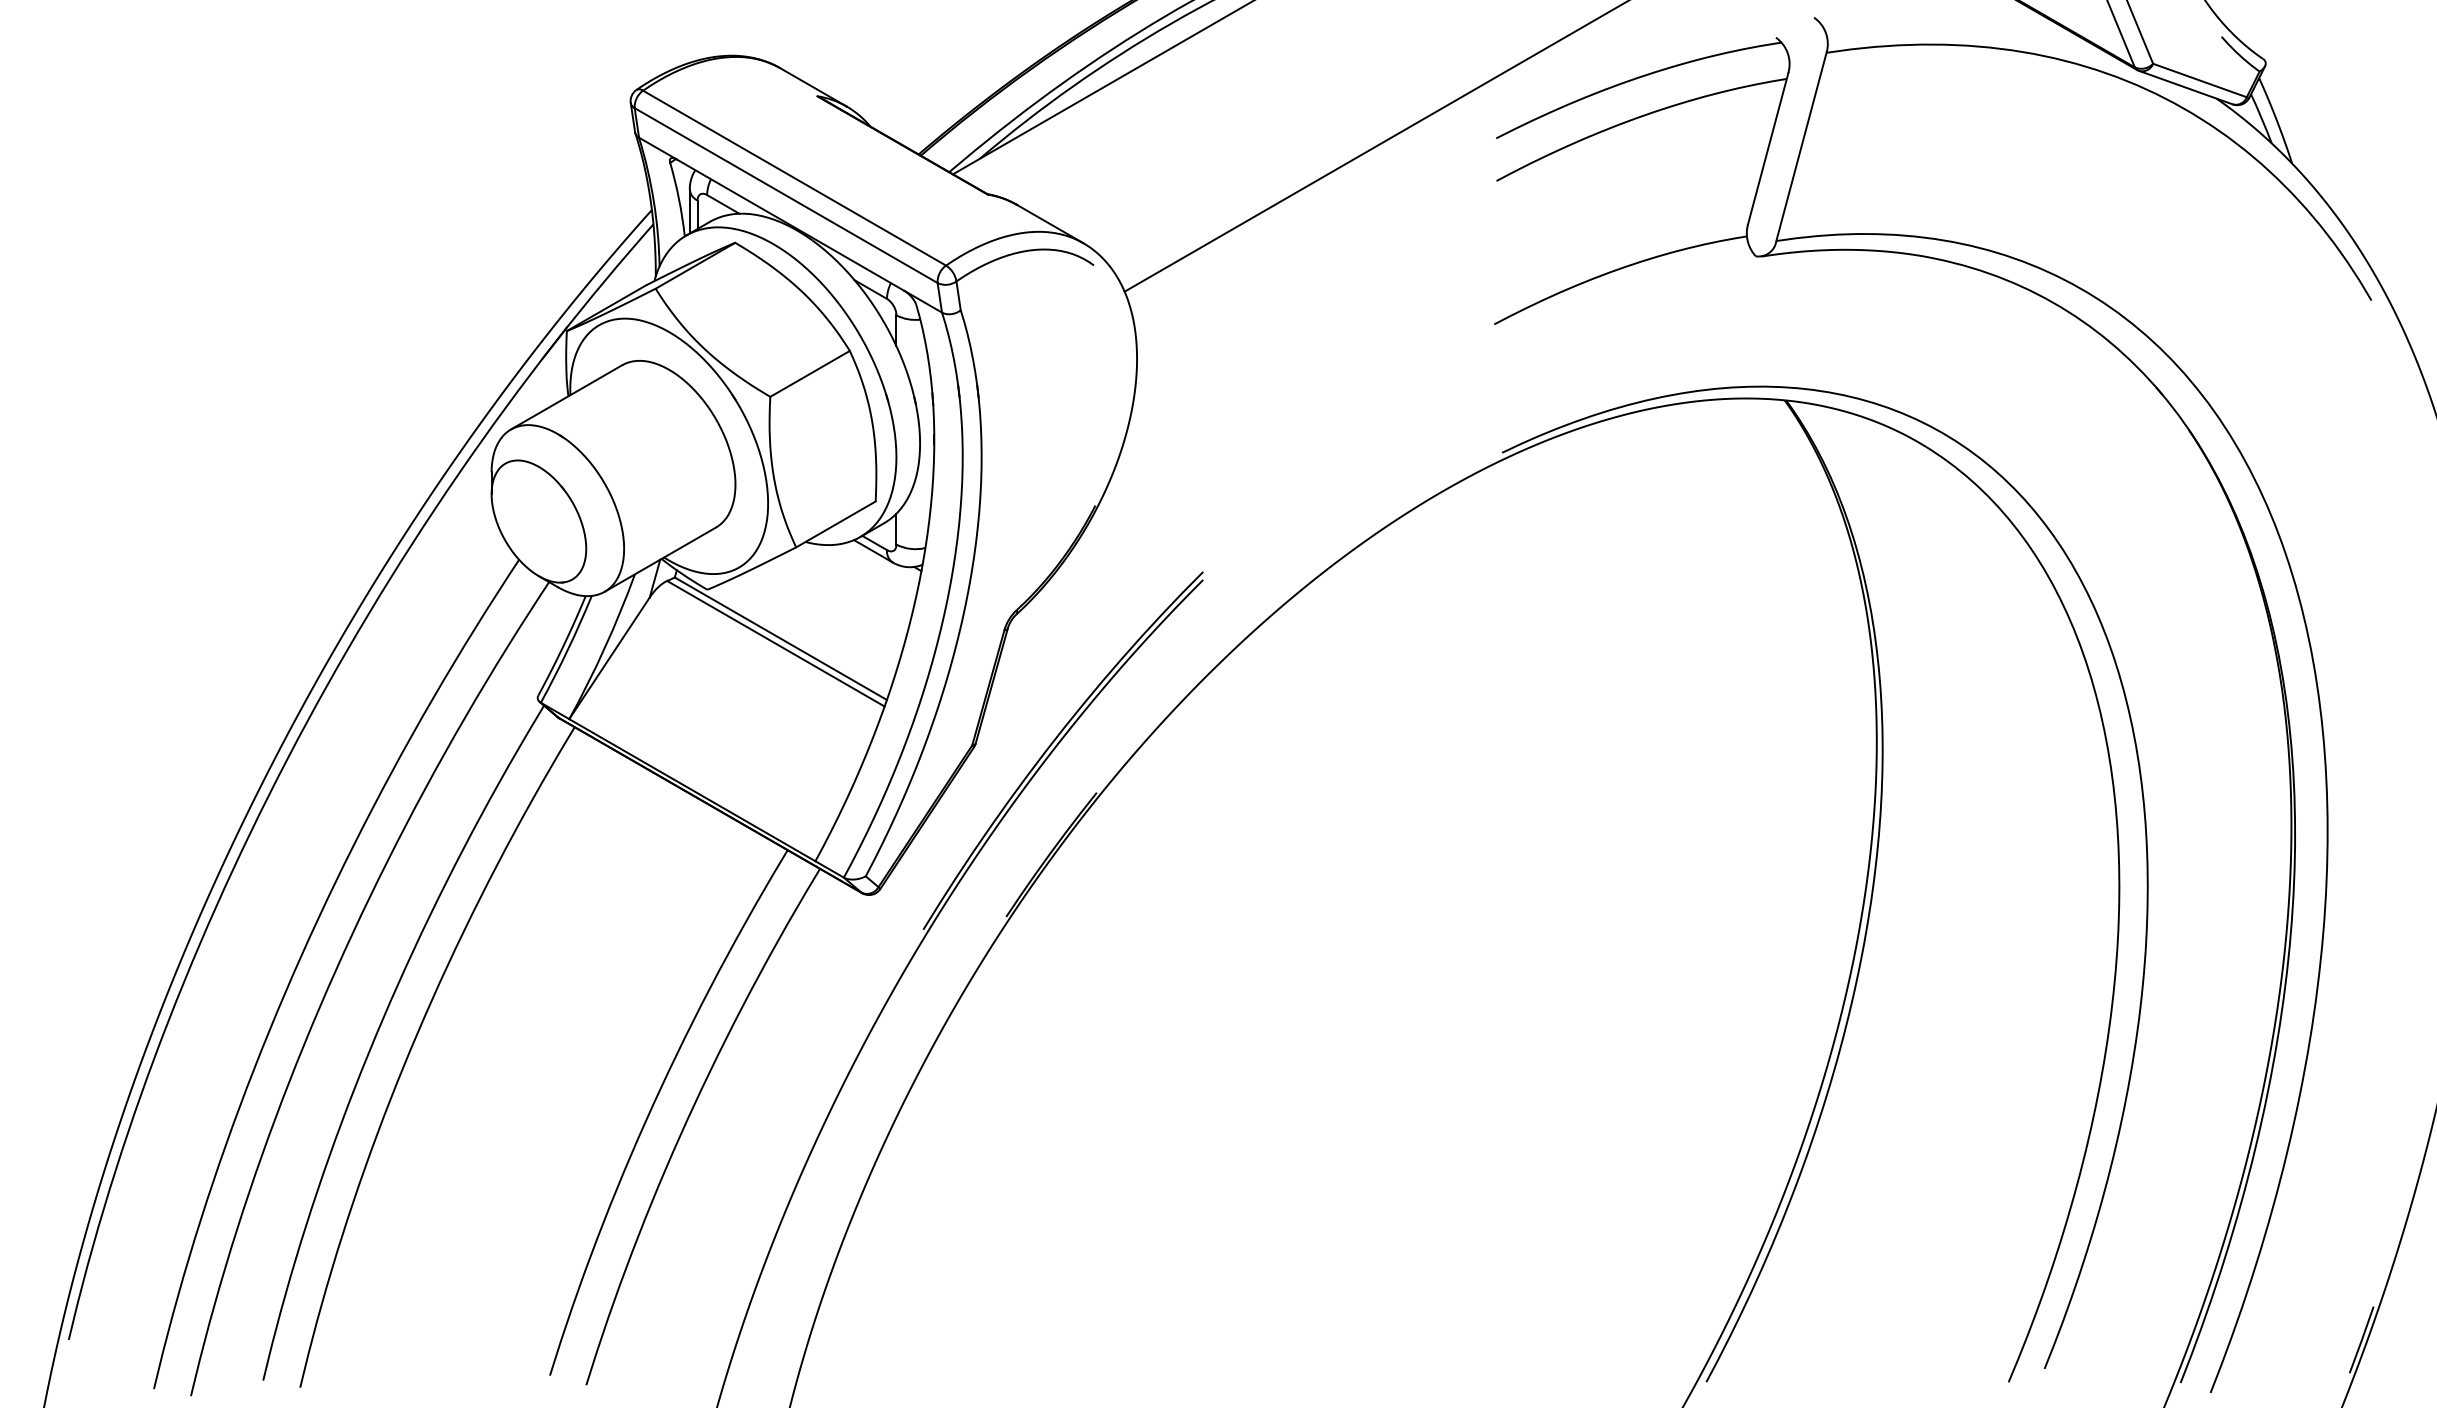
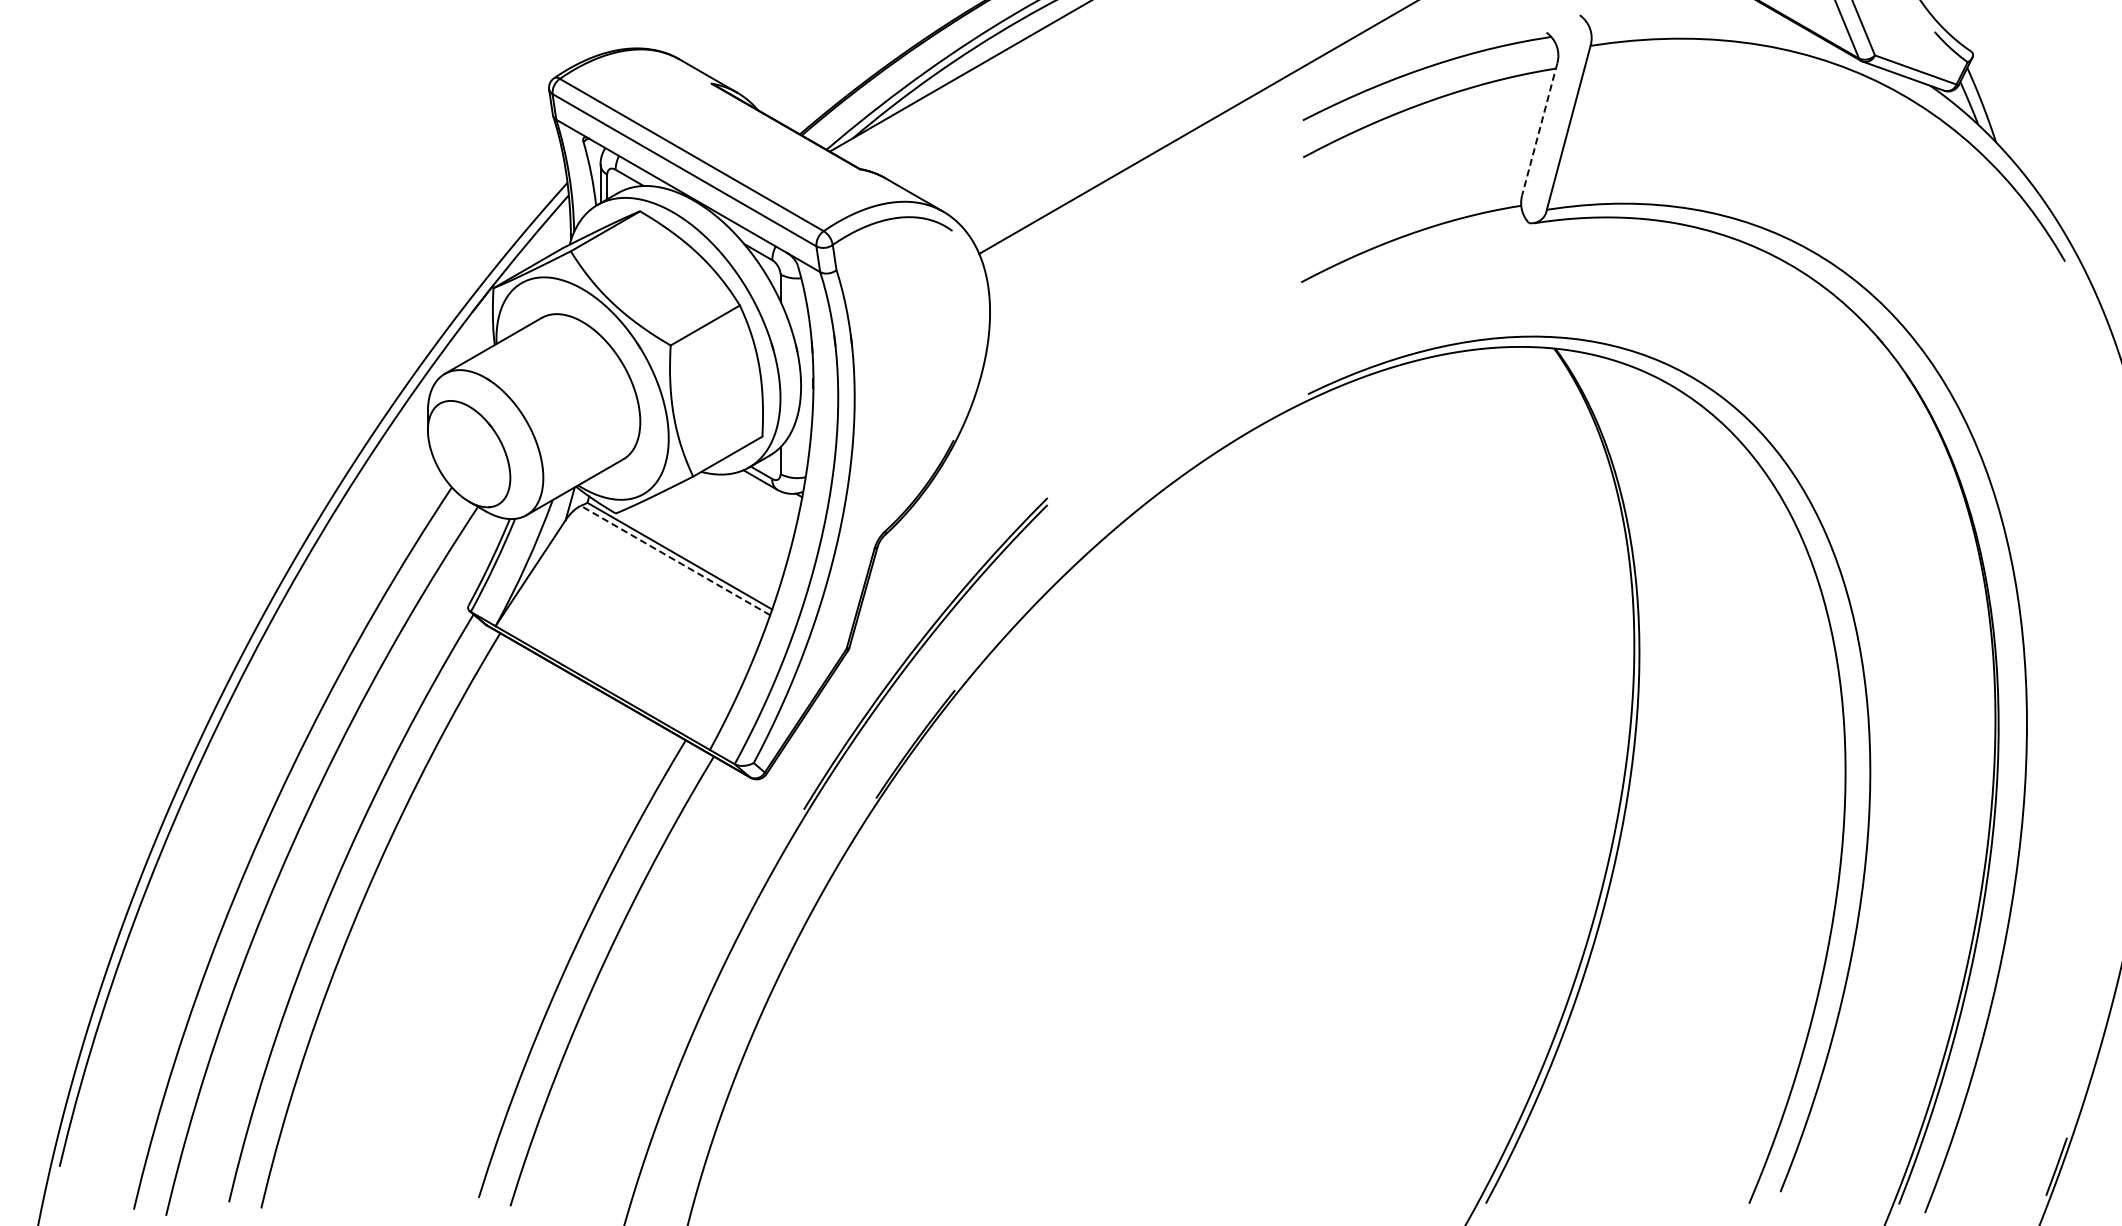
line: (1767, 148) -> (1539, 129), solid -> dashed
line: (775, 643) -> (675, 560), solid -> dashed

